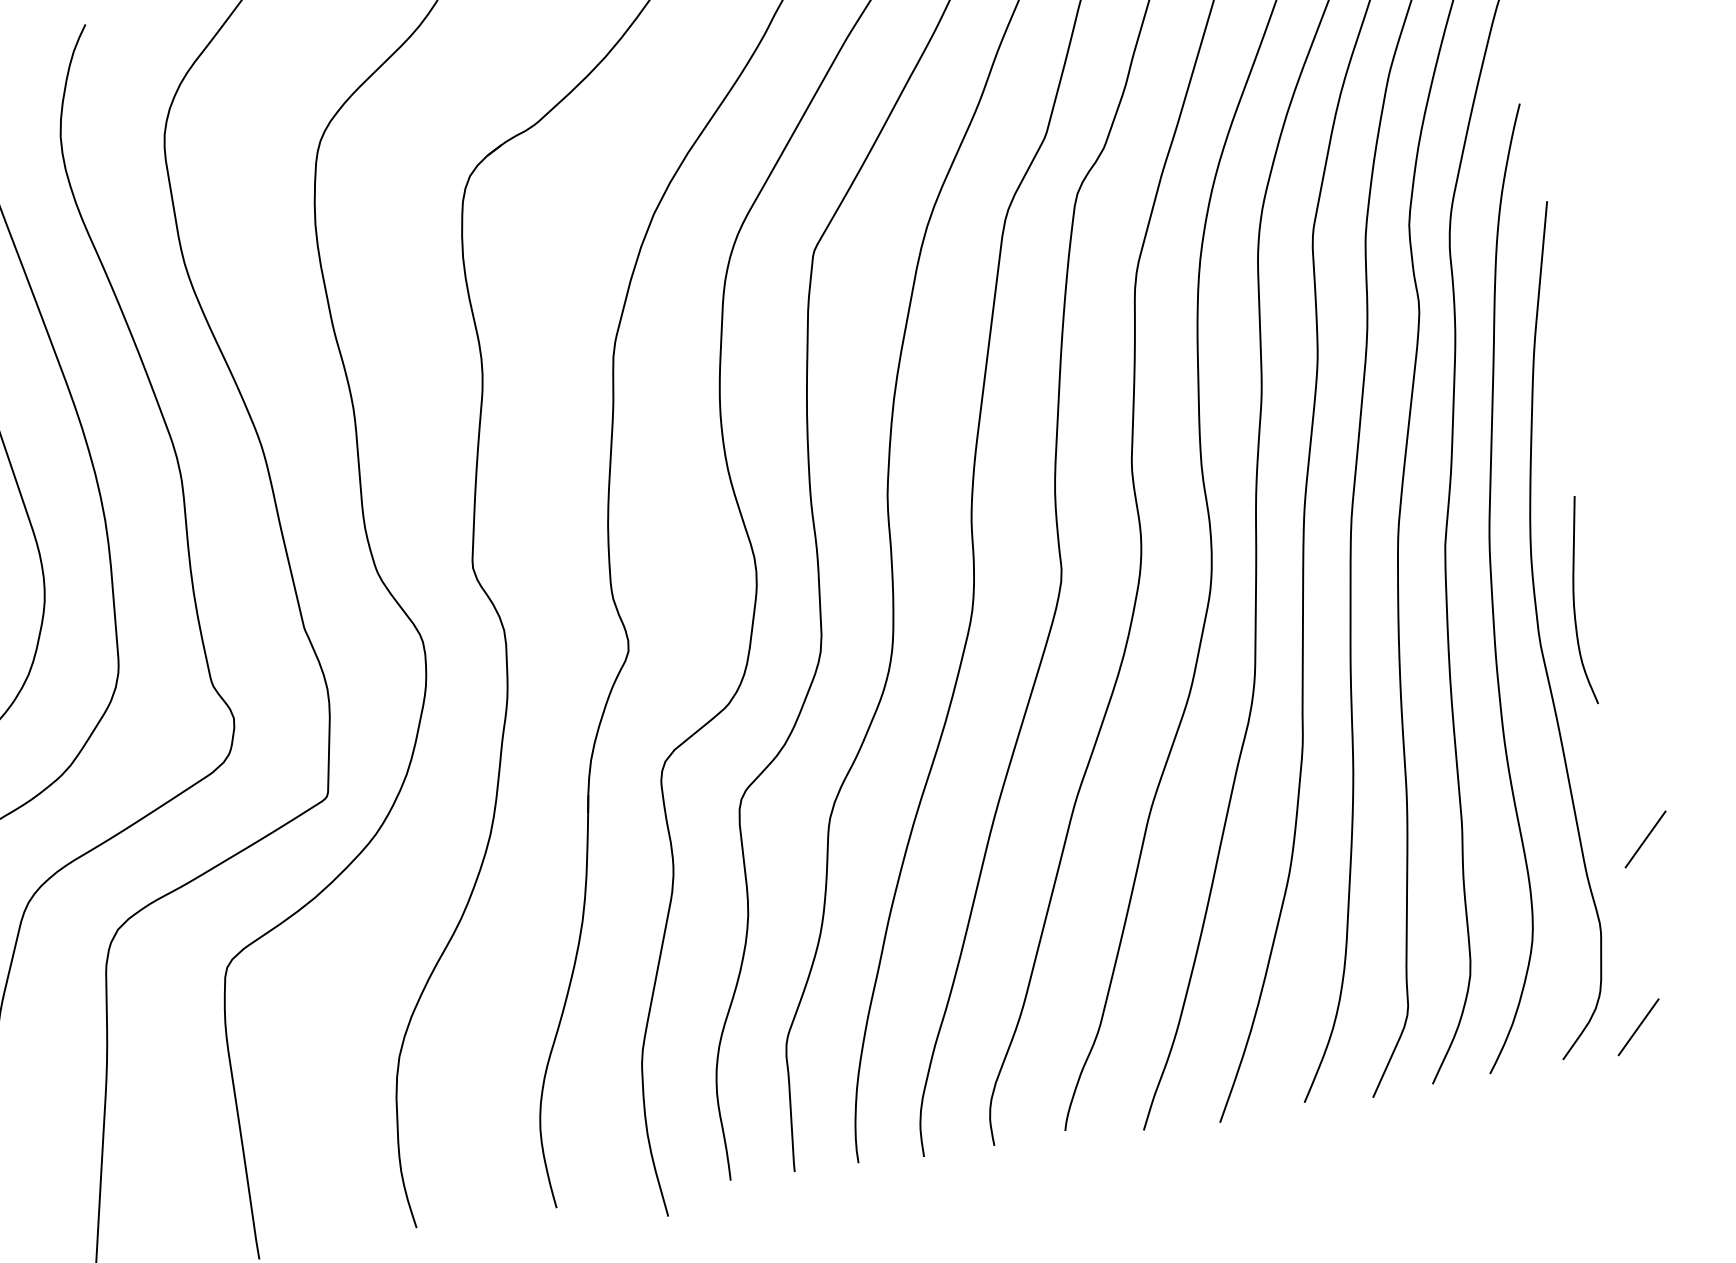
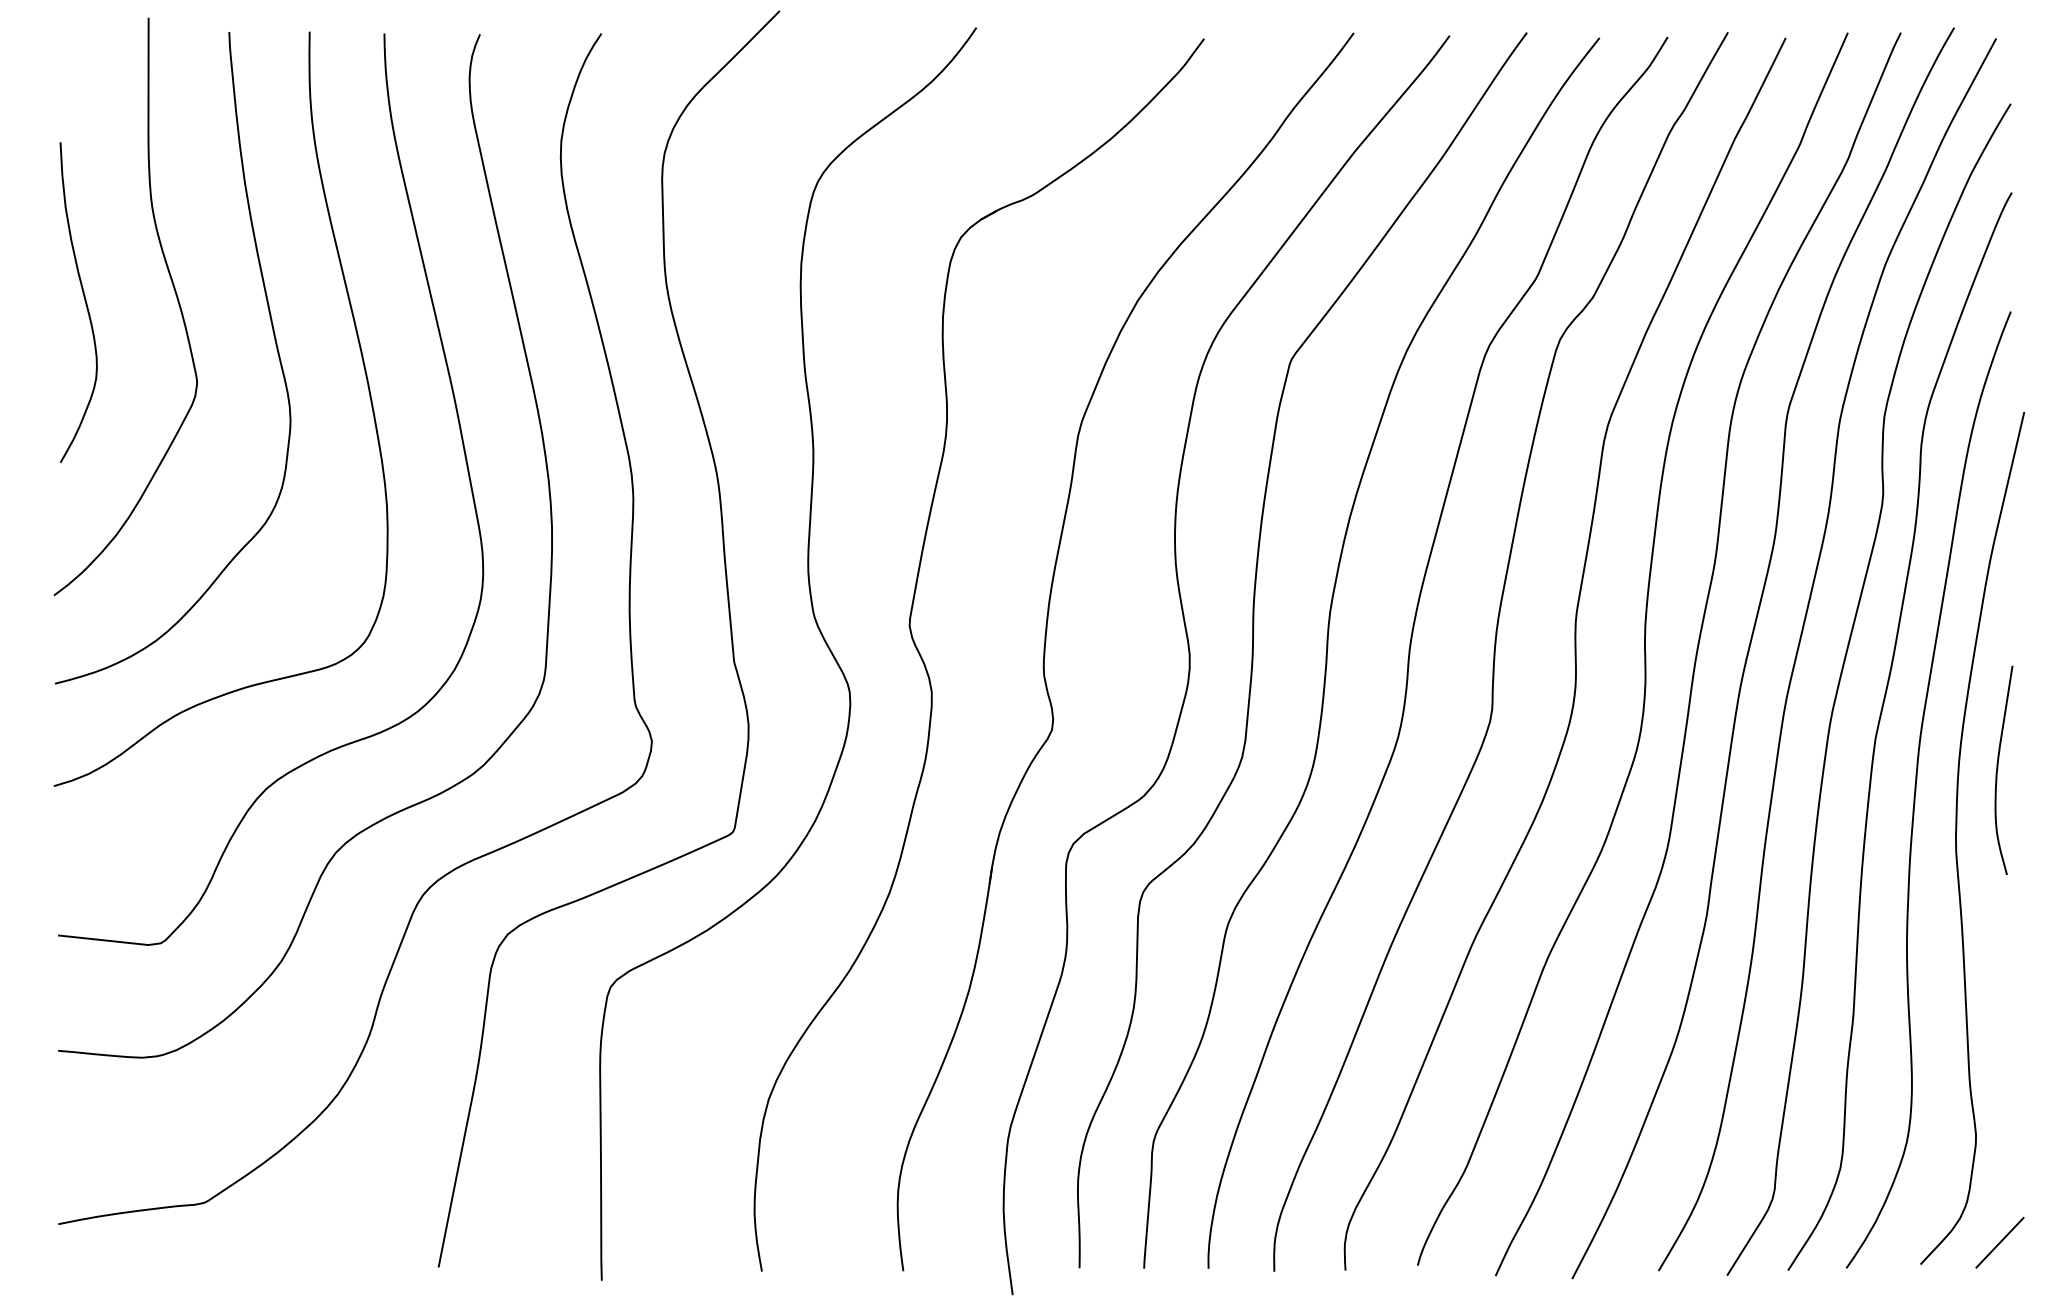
curve: (1575, 599) -> (1998, 768), moved
line: (1645, 839) -> (2032, 1057), removed

